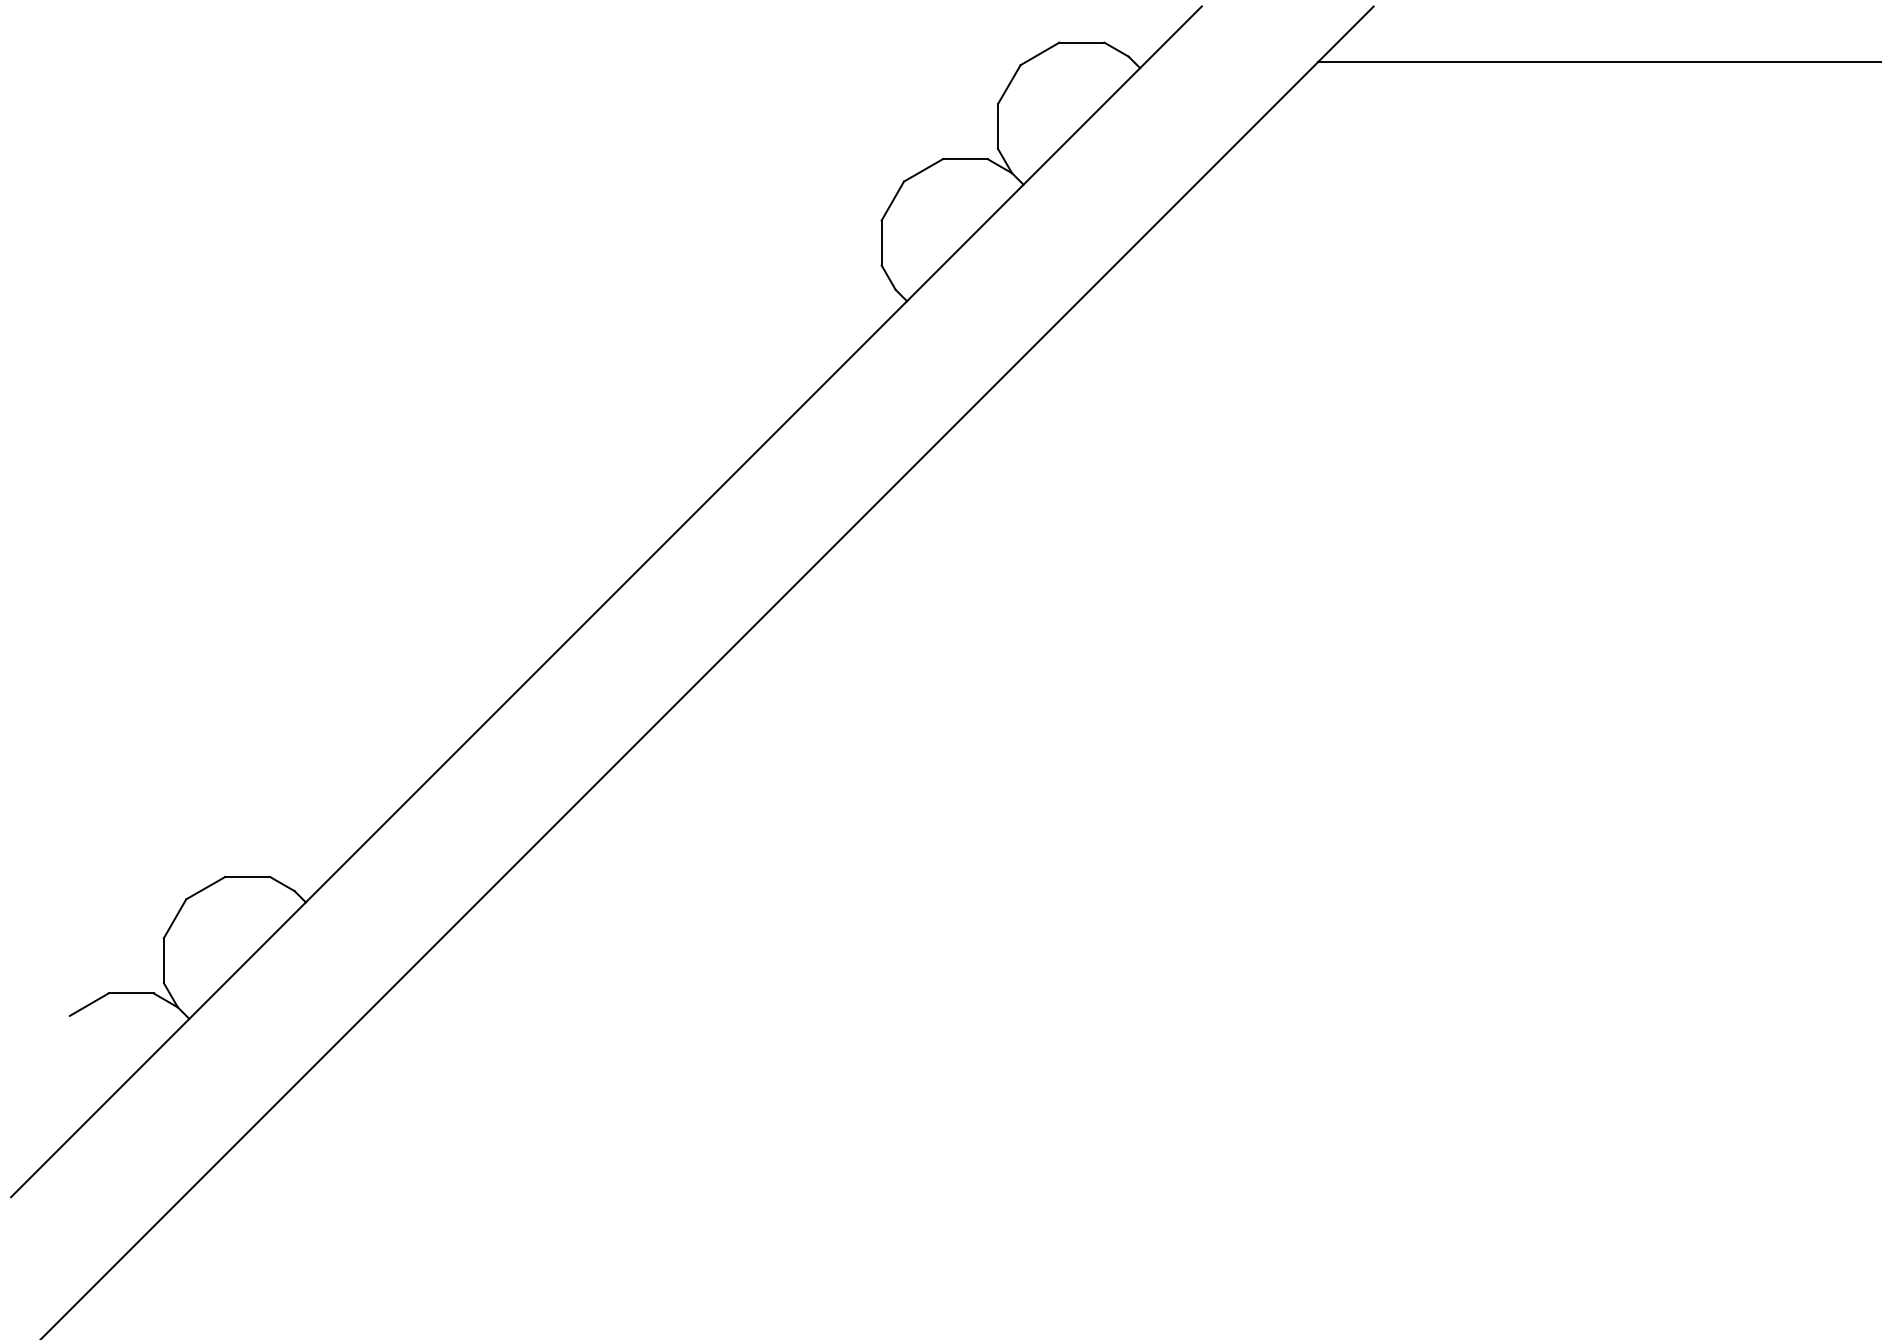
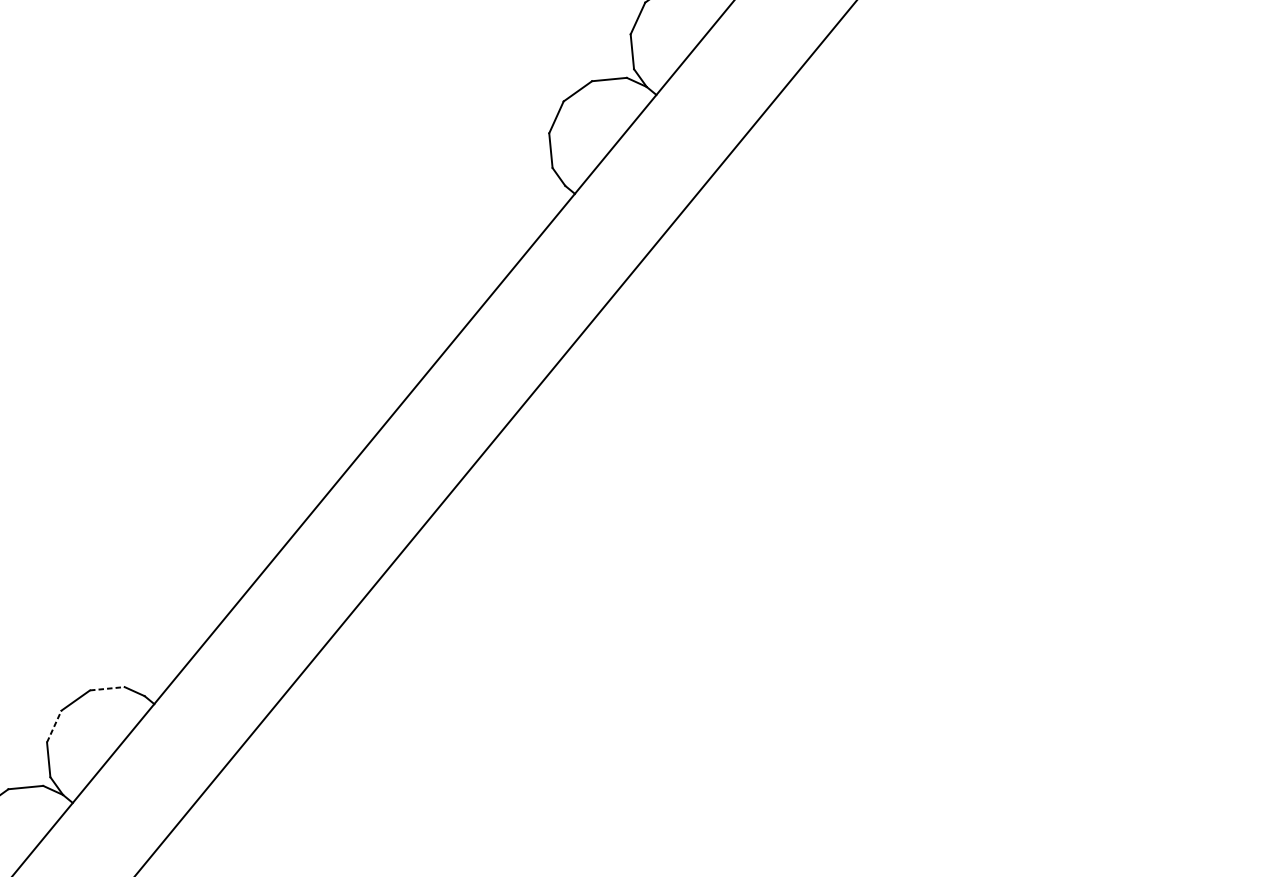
line: (248, 876) -> (107, 688), solid -> dashed
line: (175, 918) -> (54, 726), solid -> dashed

